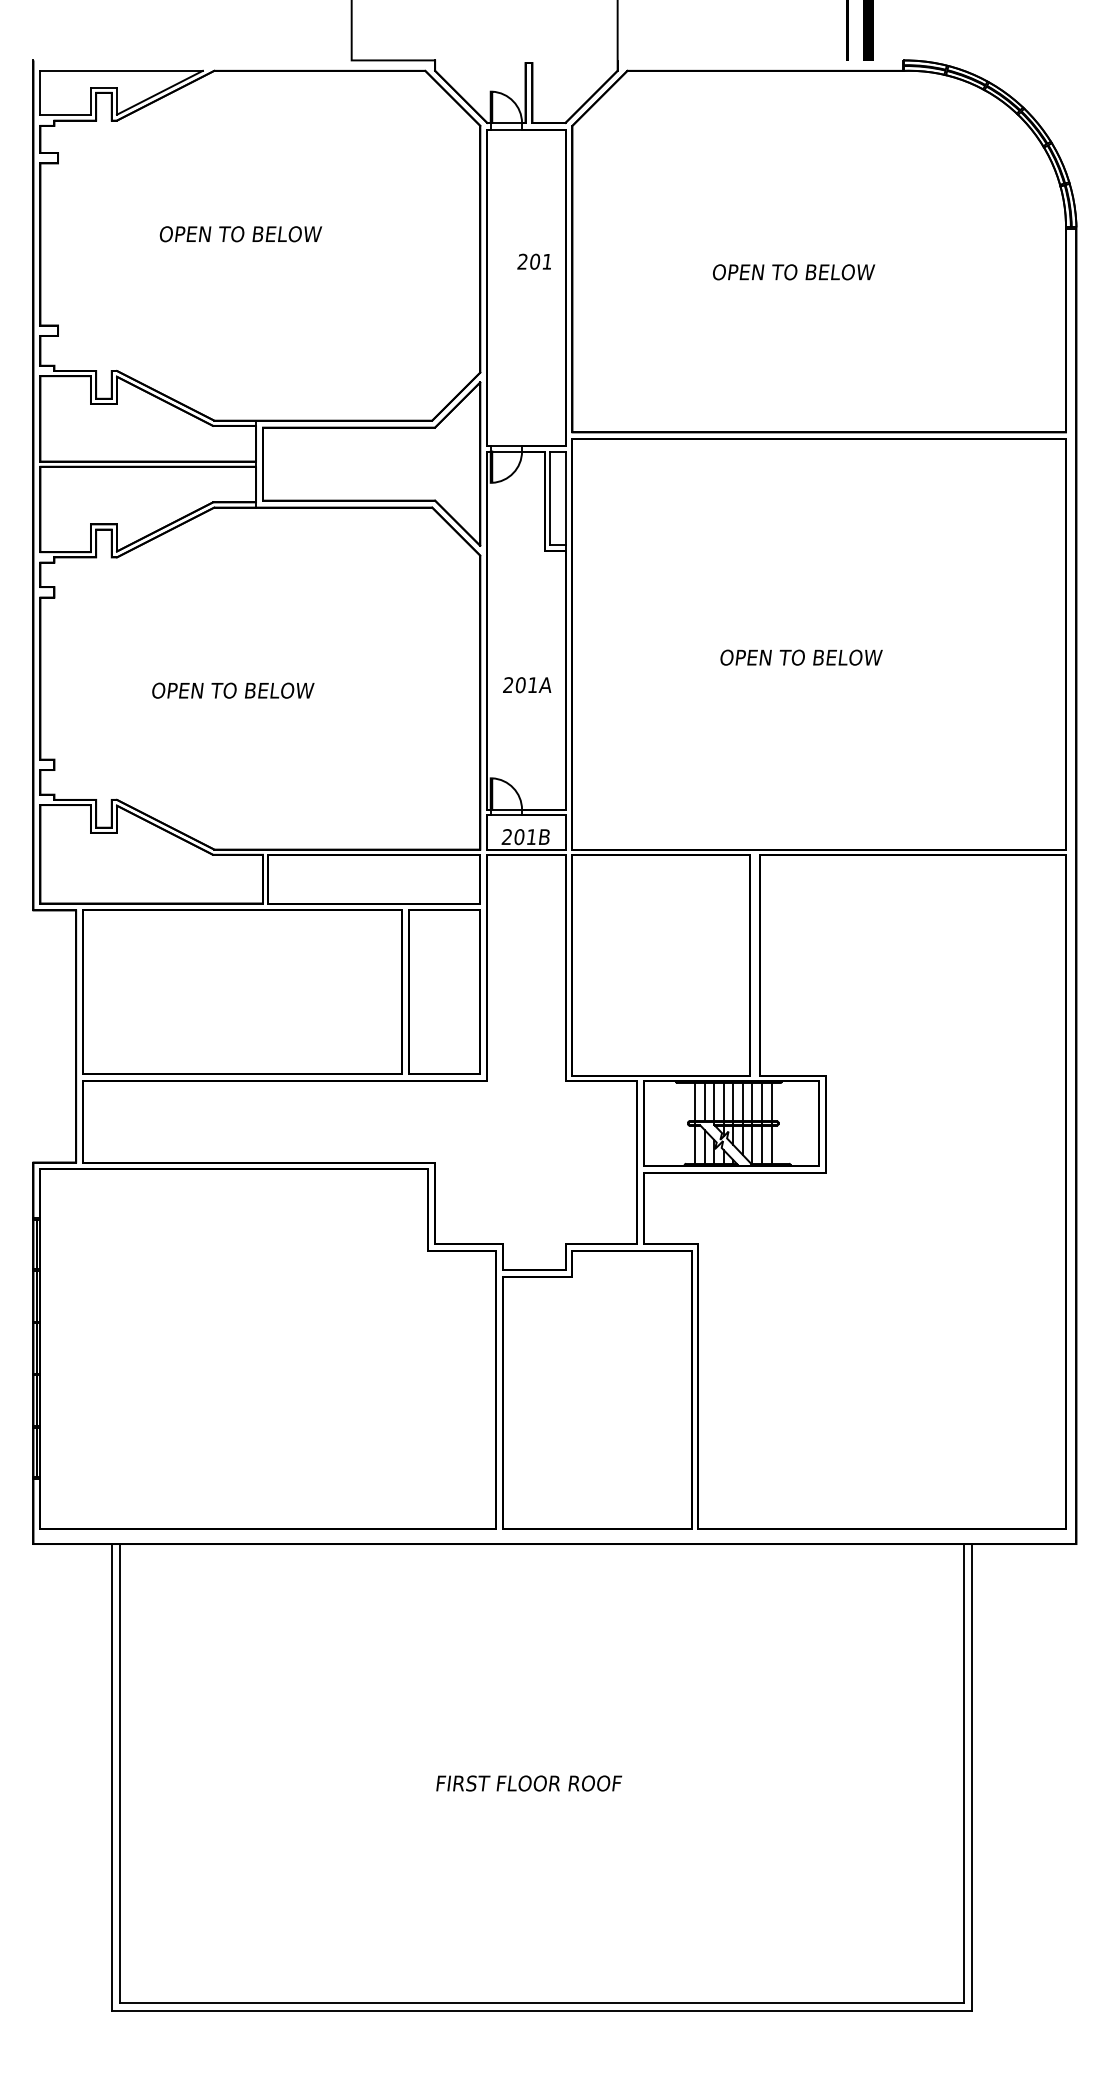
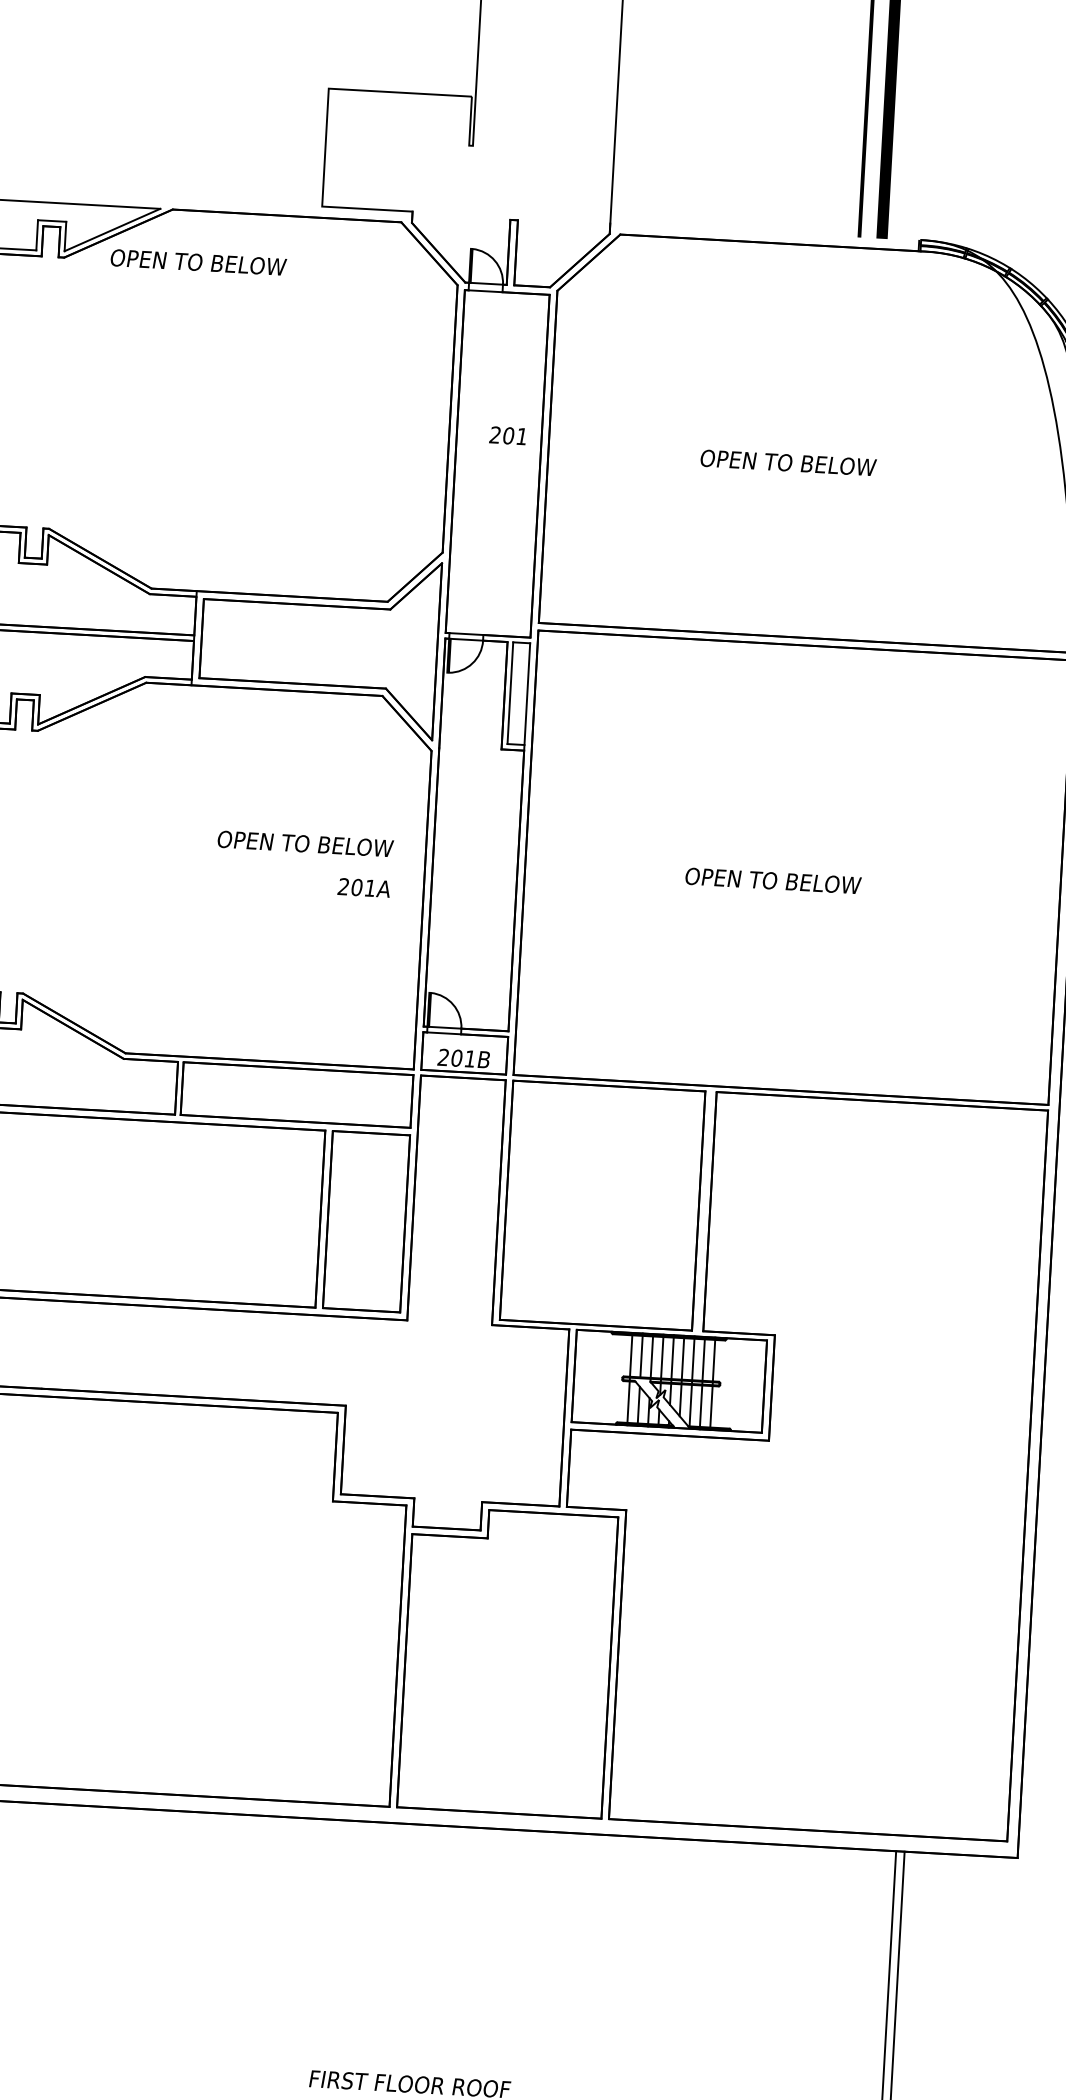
text: (240, 234) -> (198, 262), moved
text: (527, 685) -> (364, 888), moved
text: (233, 690) -> (305, 843), moved

